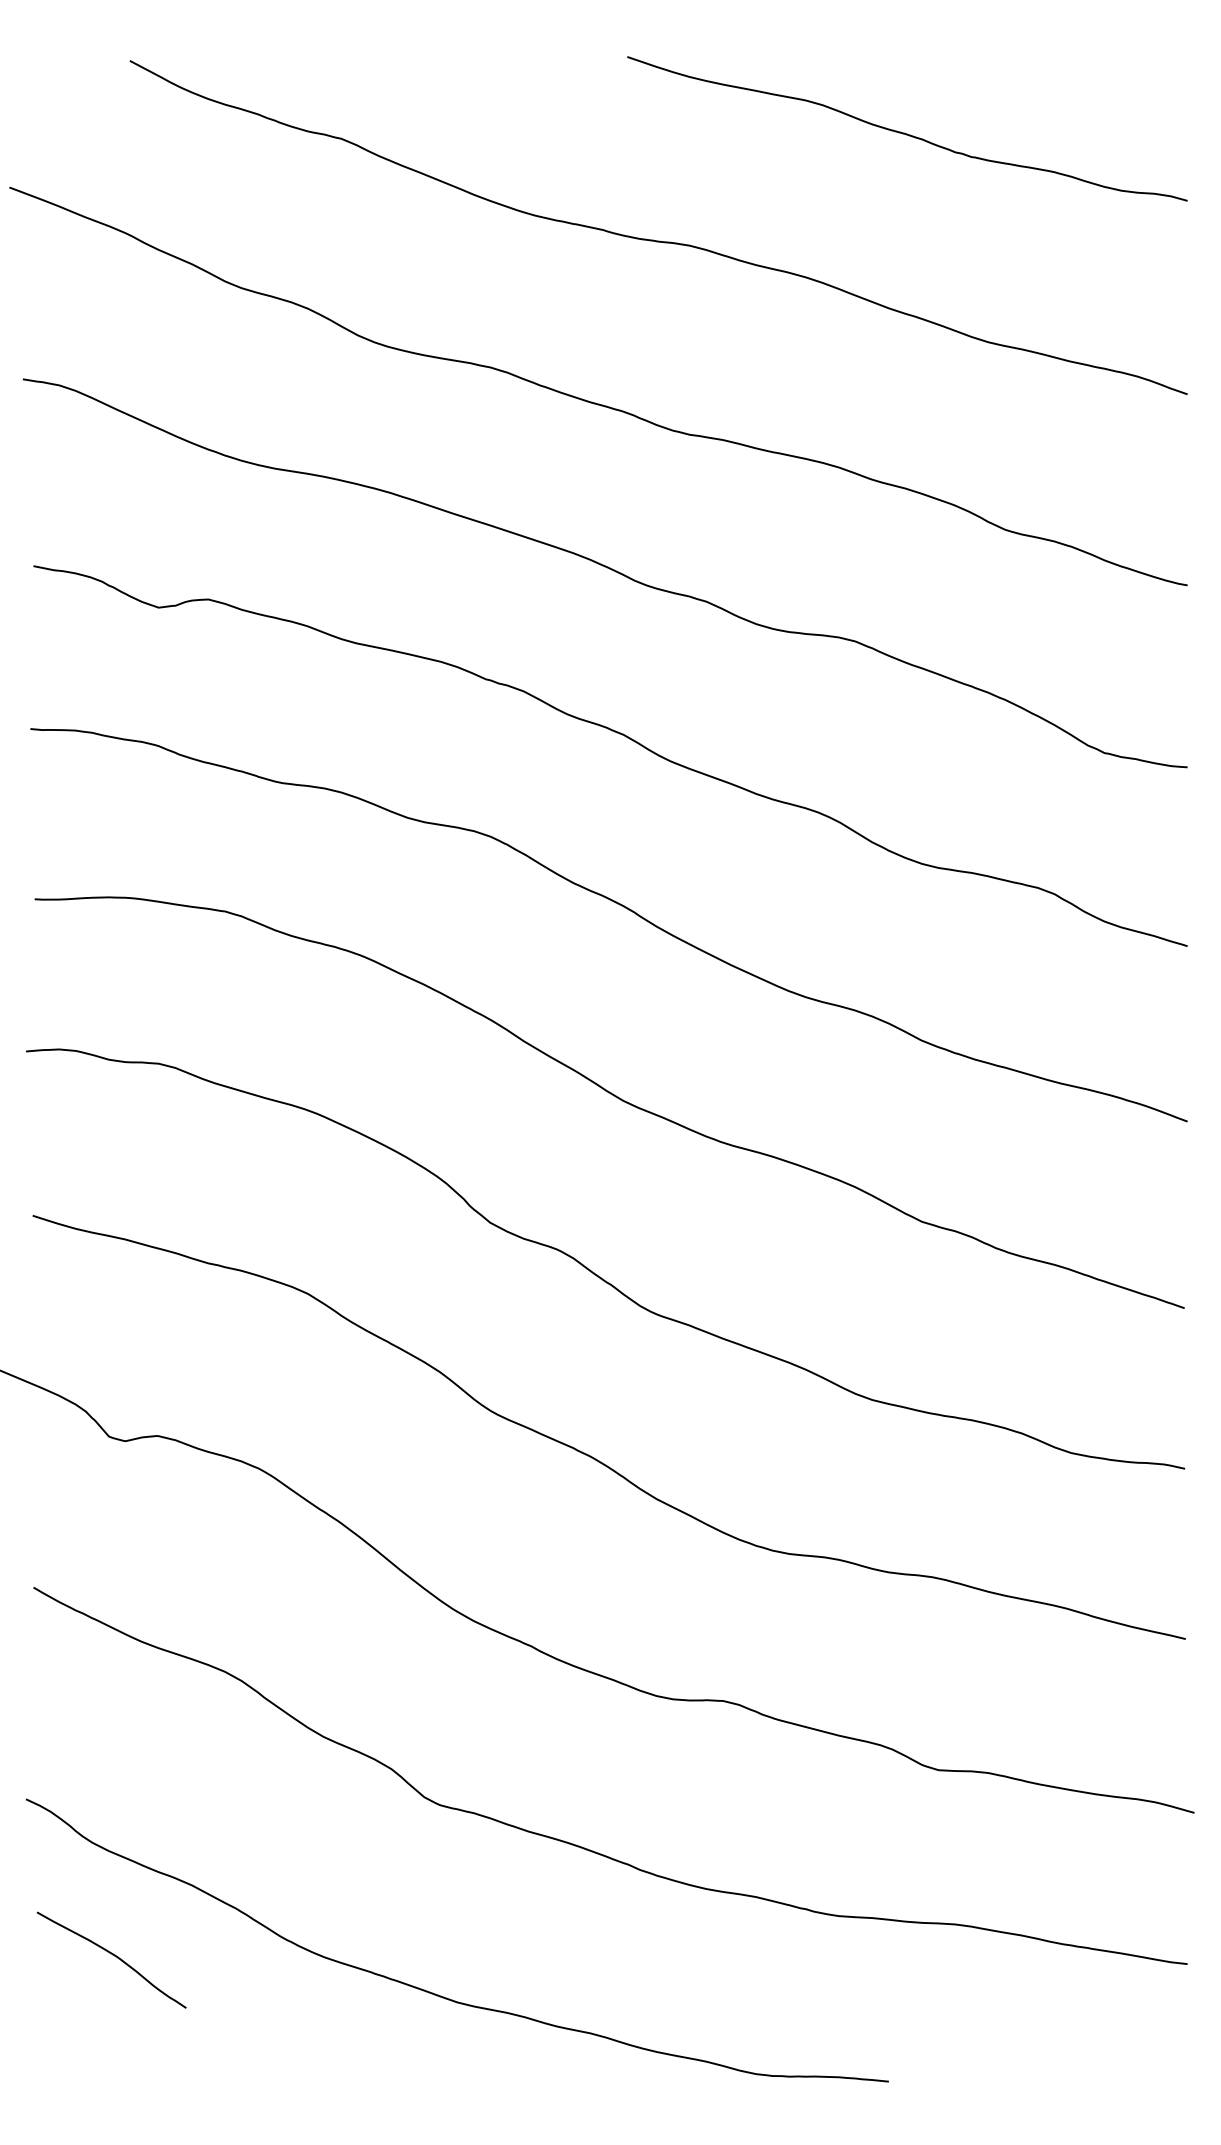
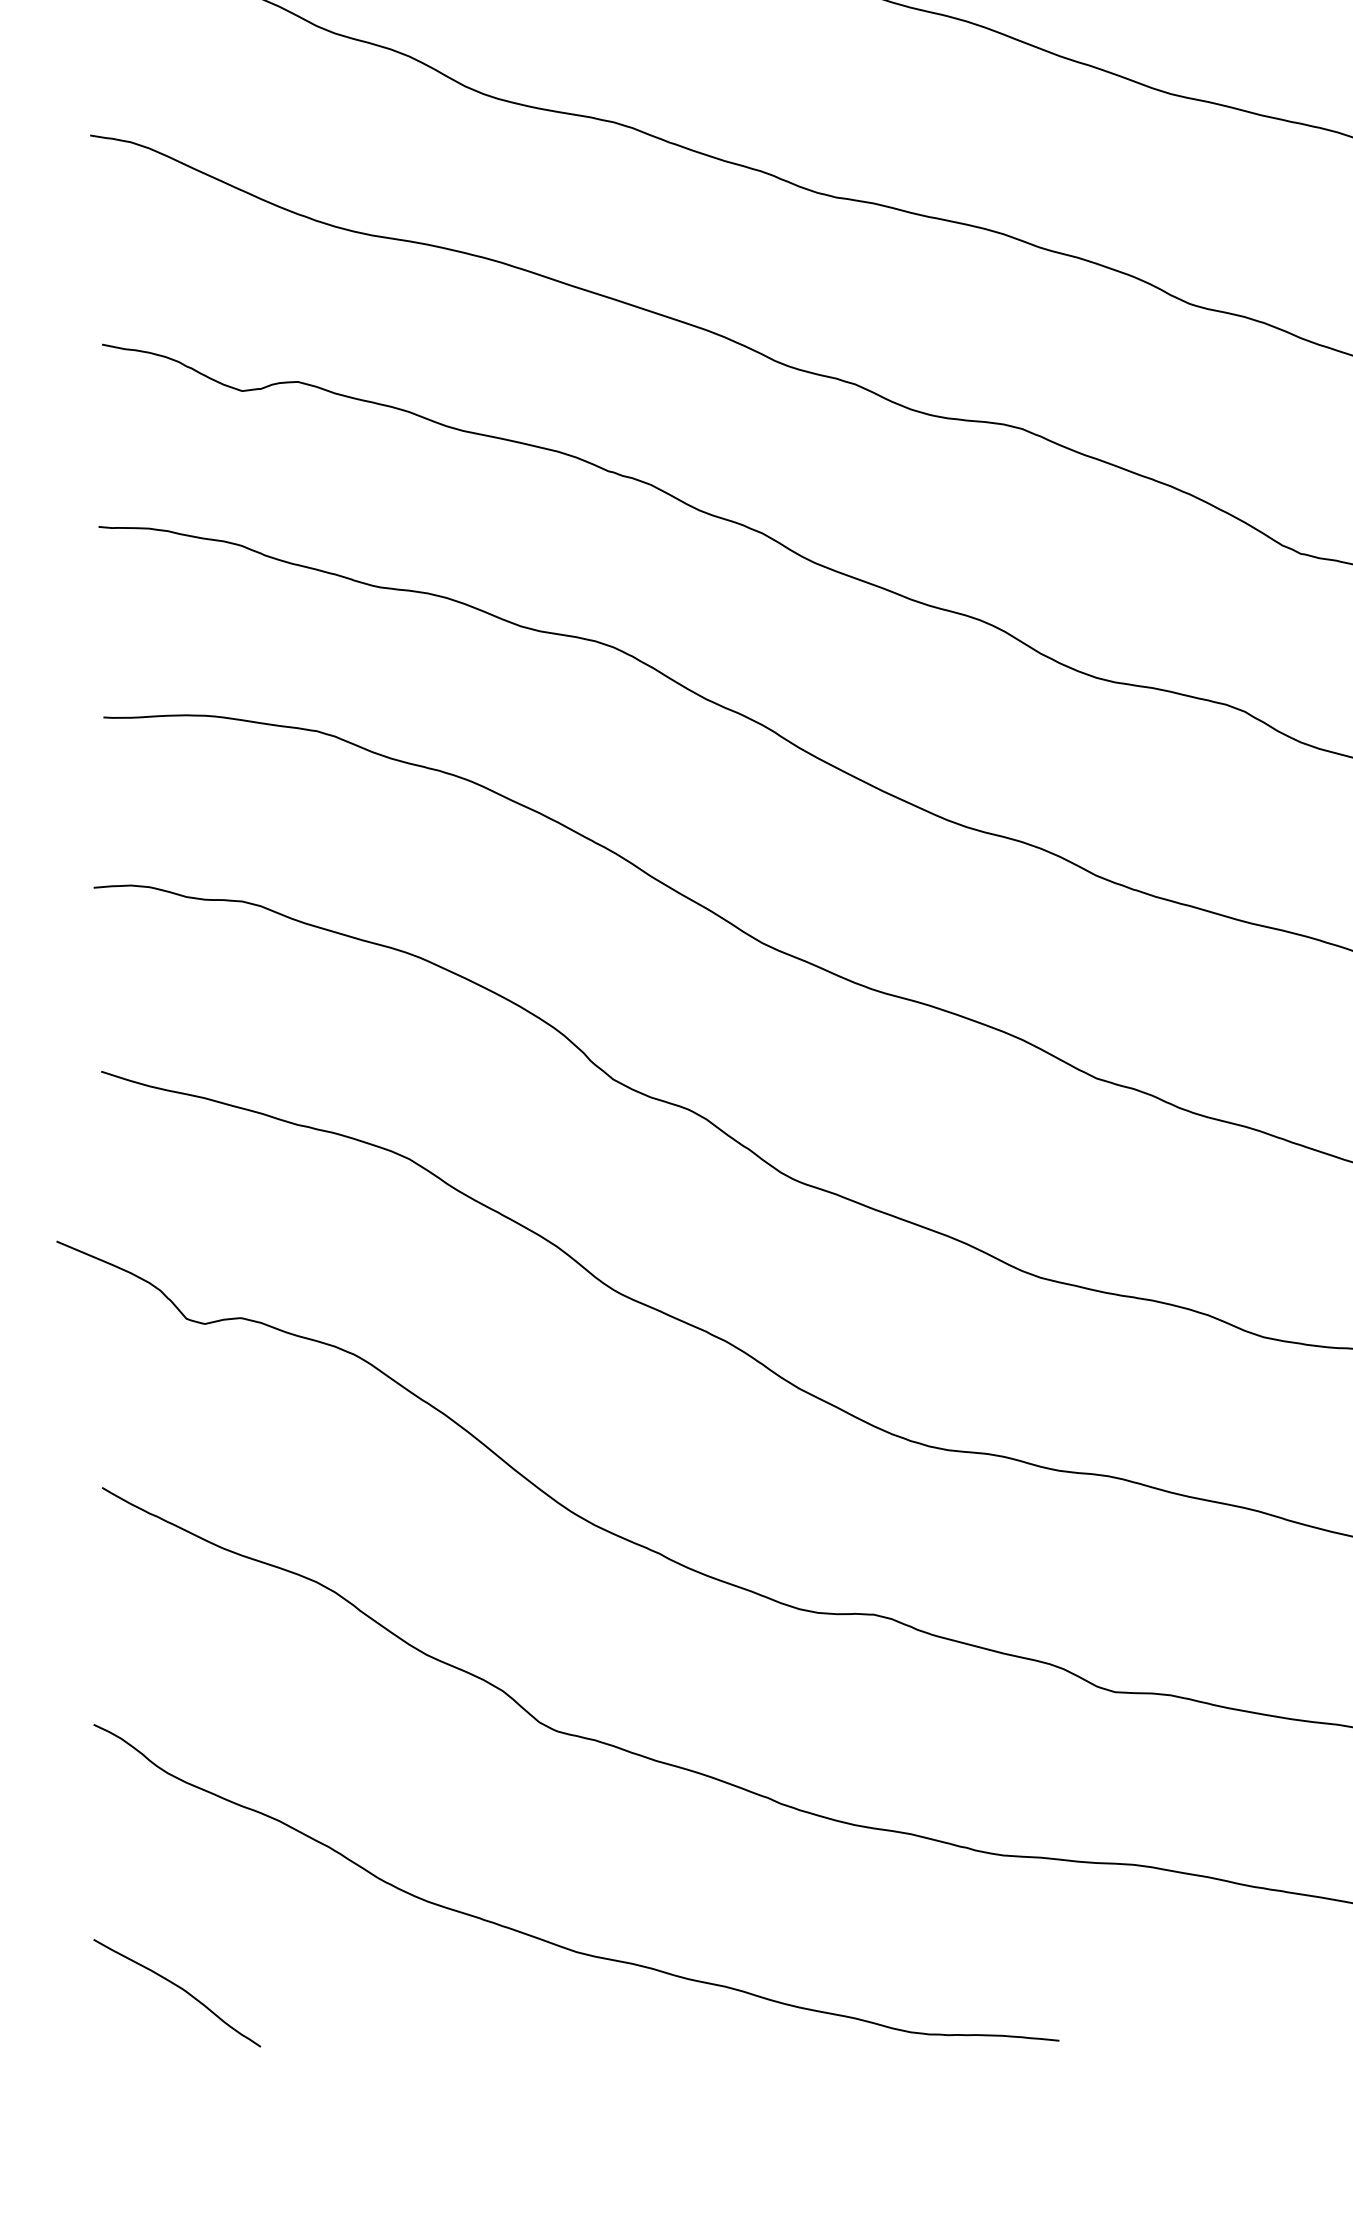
curve: (112, 1955) -> (178, 1987), moved

